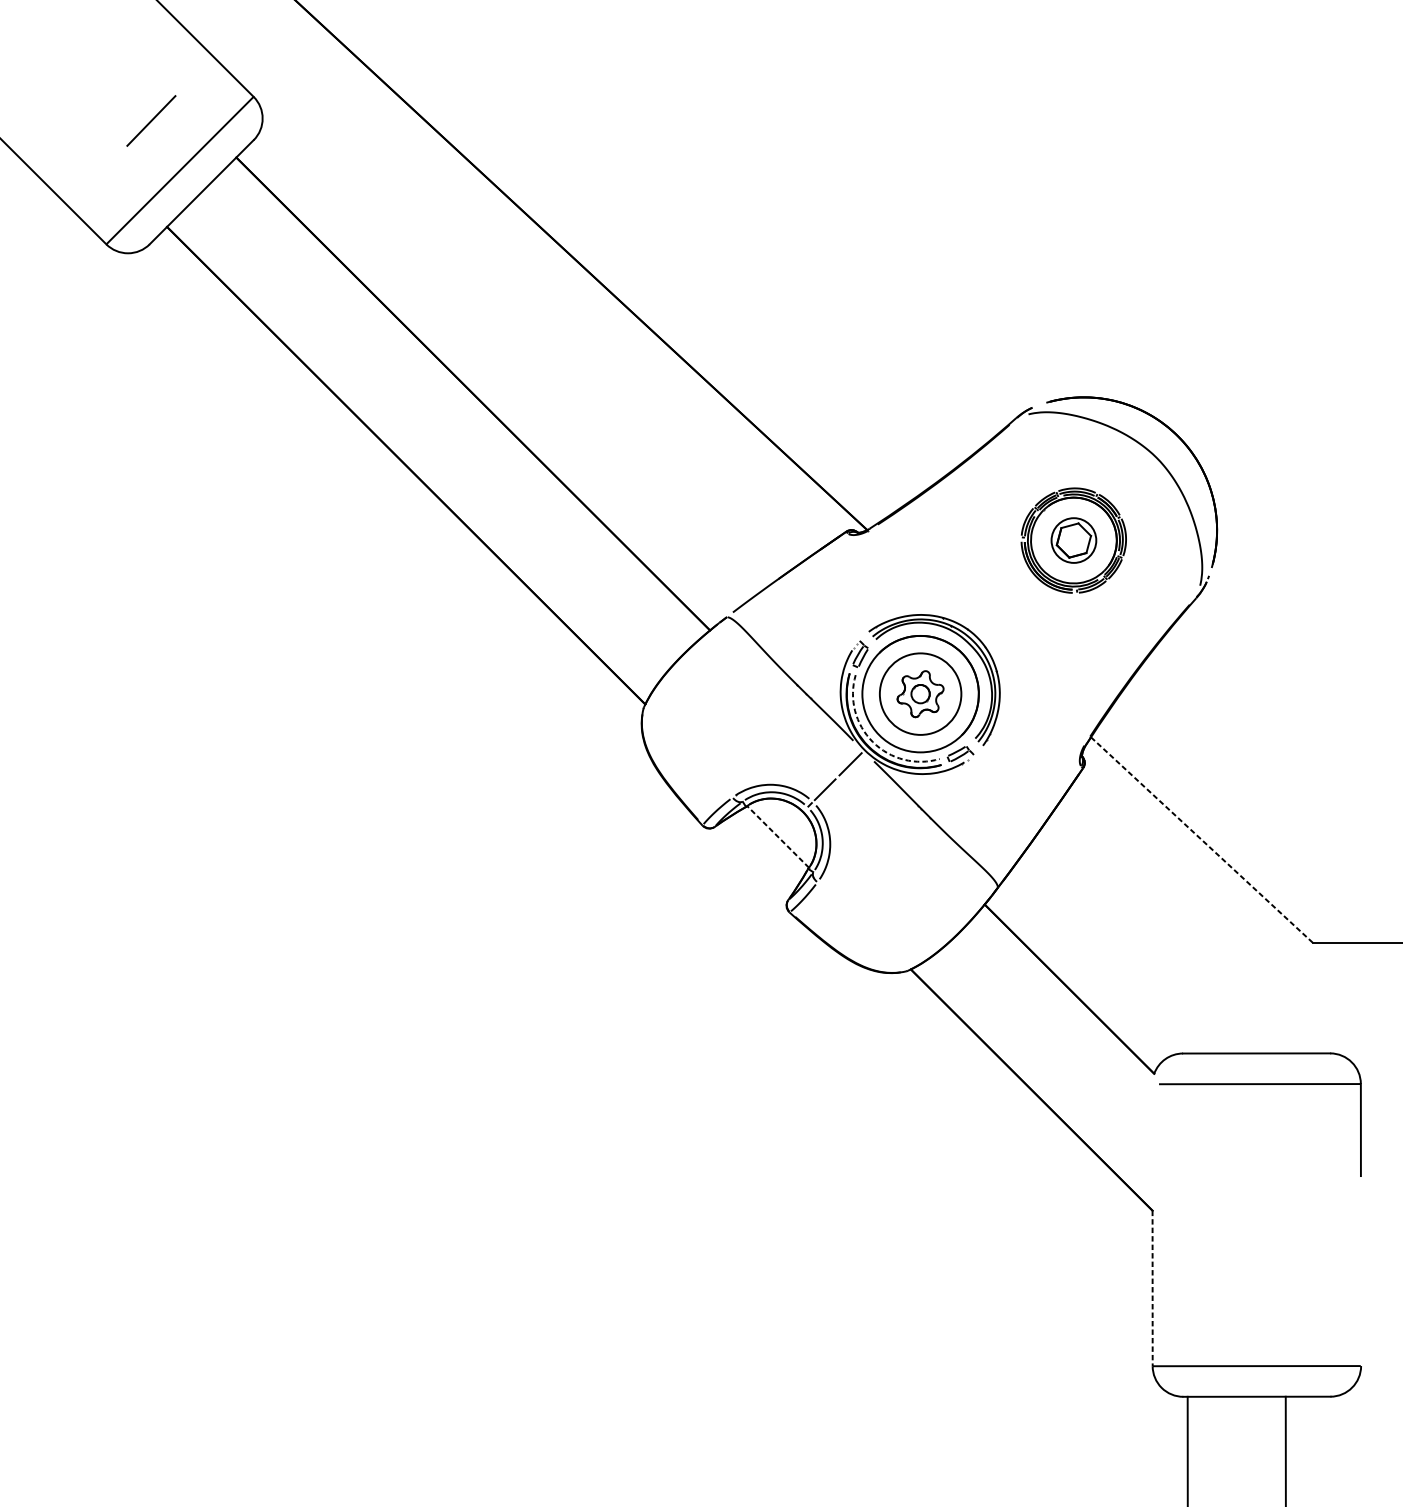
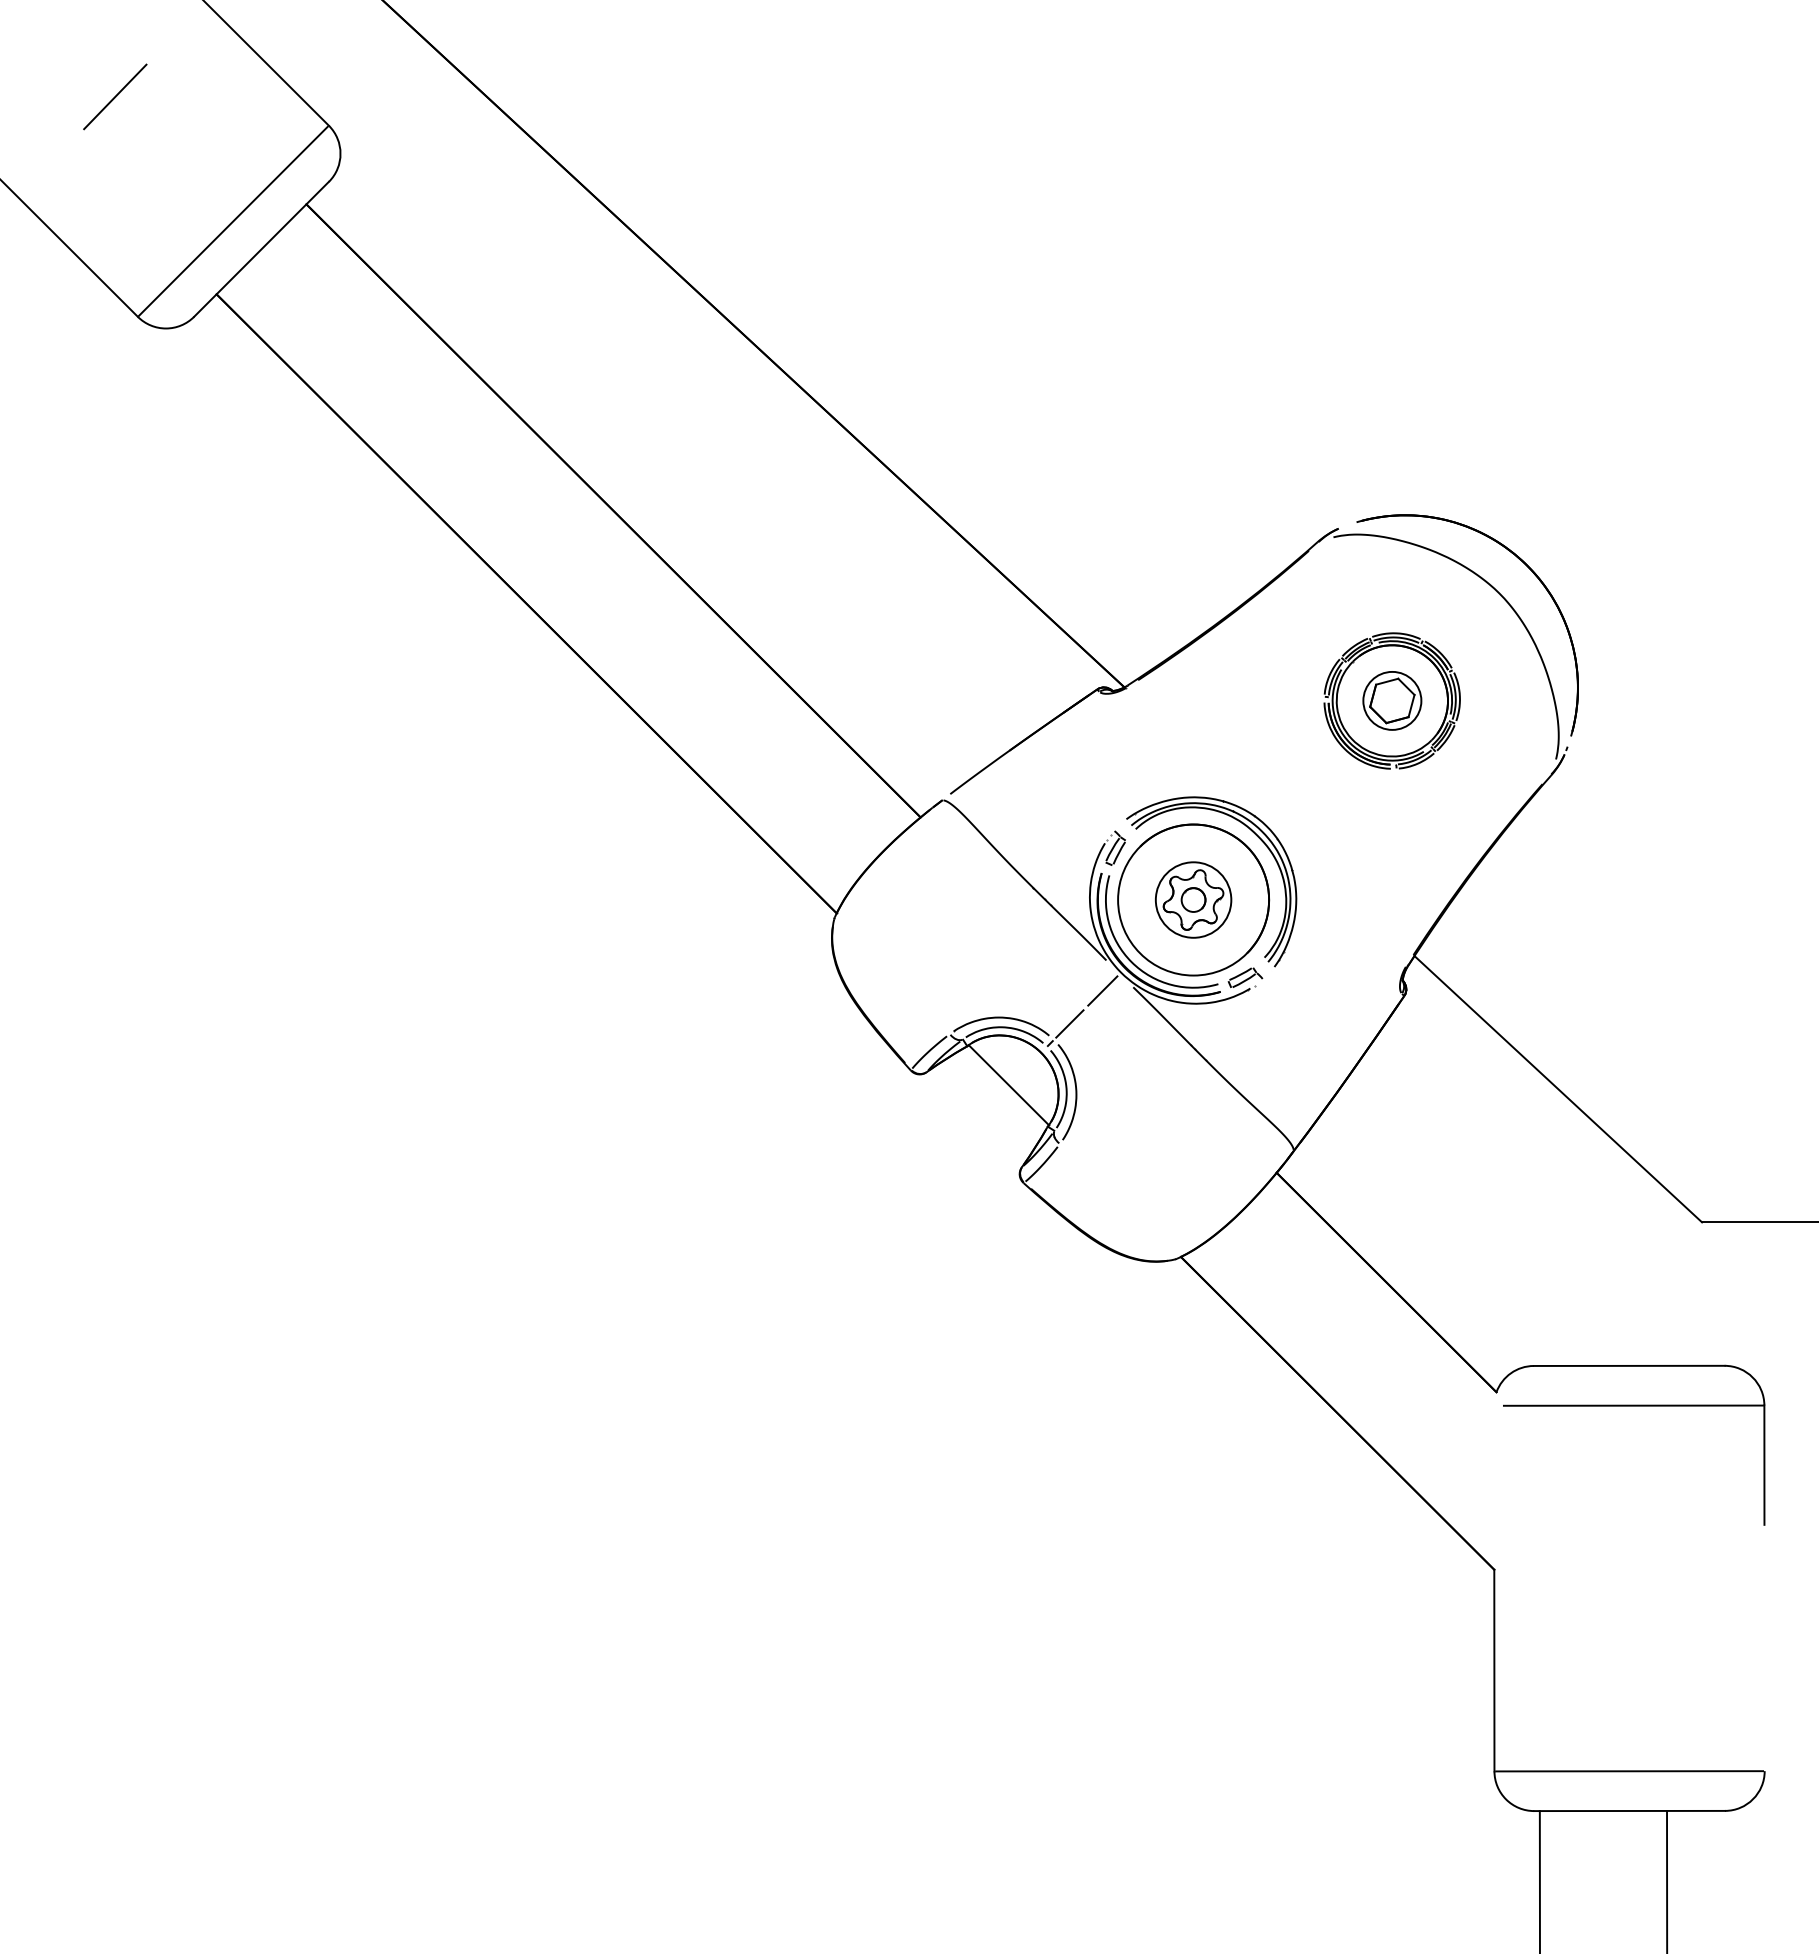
line: (151, 120) -> (115, 96), moved
circle: (920, 693) -> (1193, 899), size x0.71
arc: (872, 742) -> (1131, 962), dashed -> solid
line: (777, 837) -> (1008, 1085), dashed -> solid
line: (1202, 840) -> (1558, 1089), dashed -> solid
line: (1152, 1288) -> (1494, 1670), dashed -> solid

